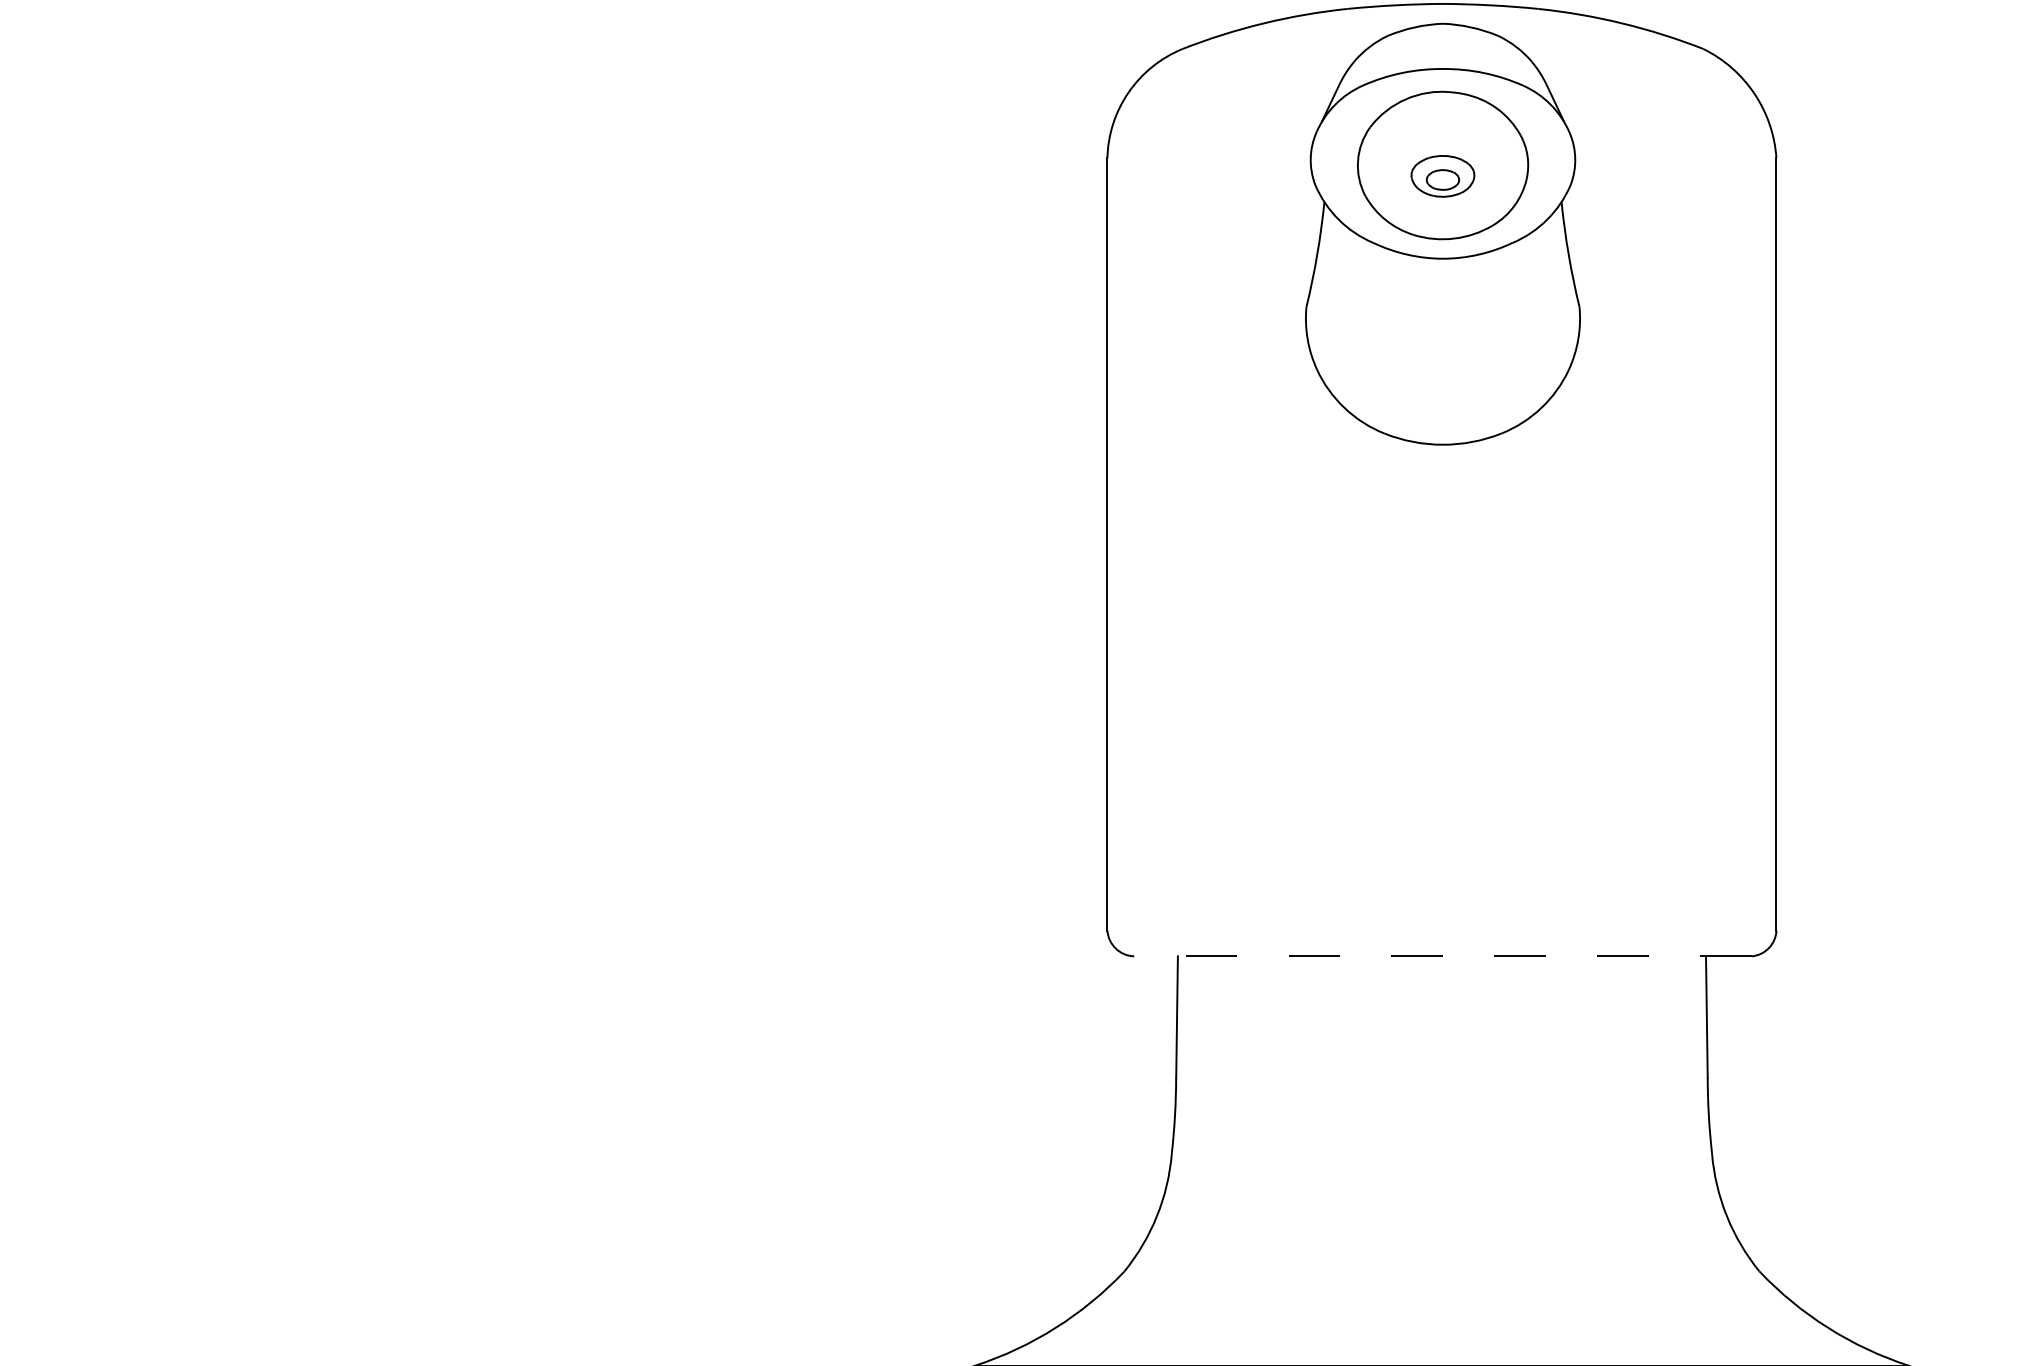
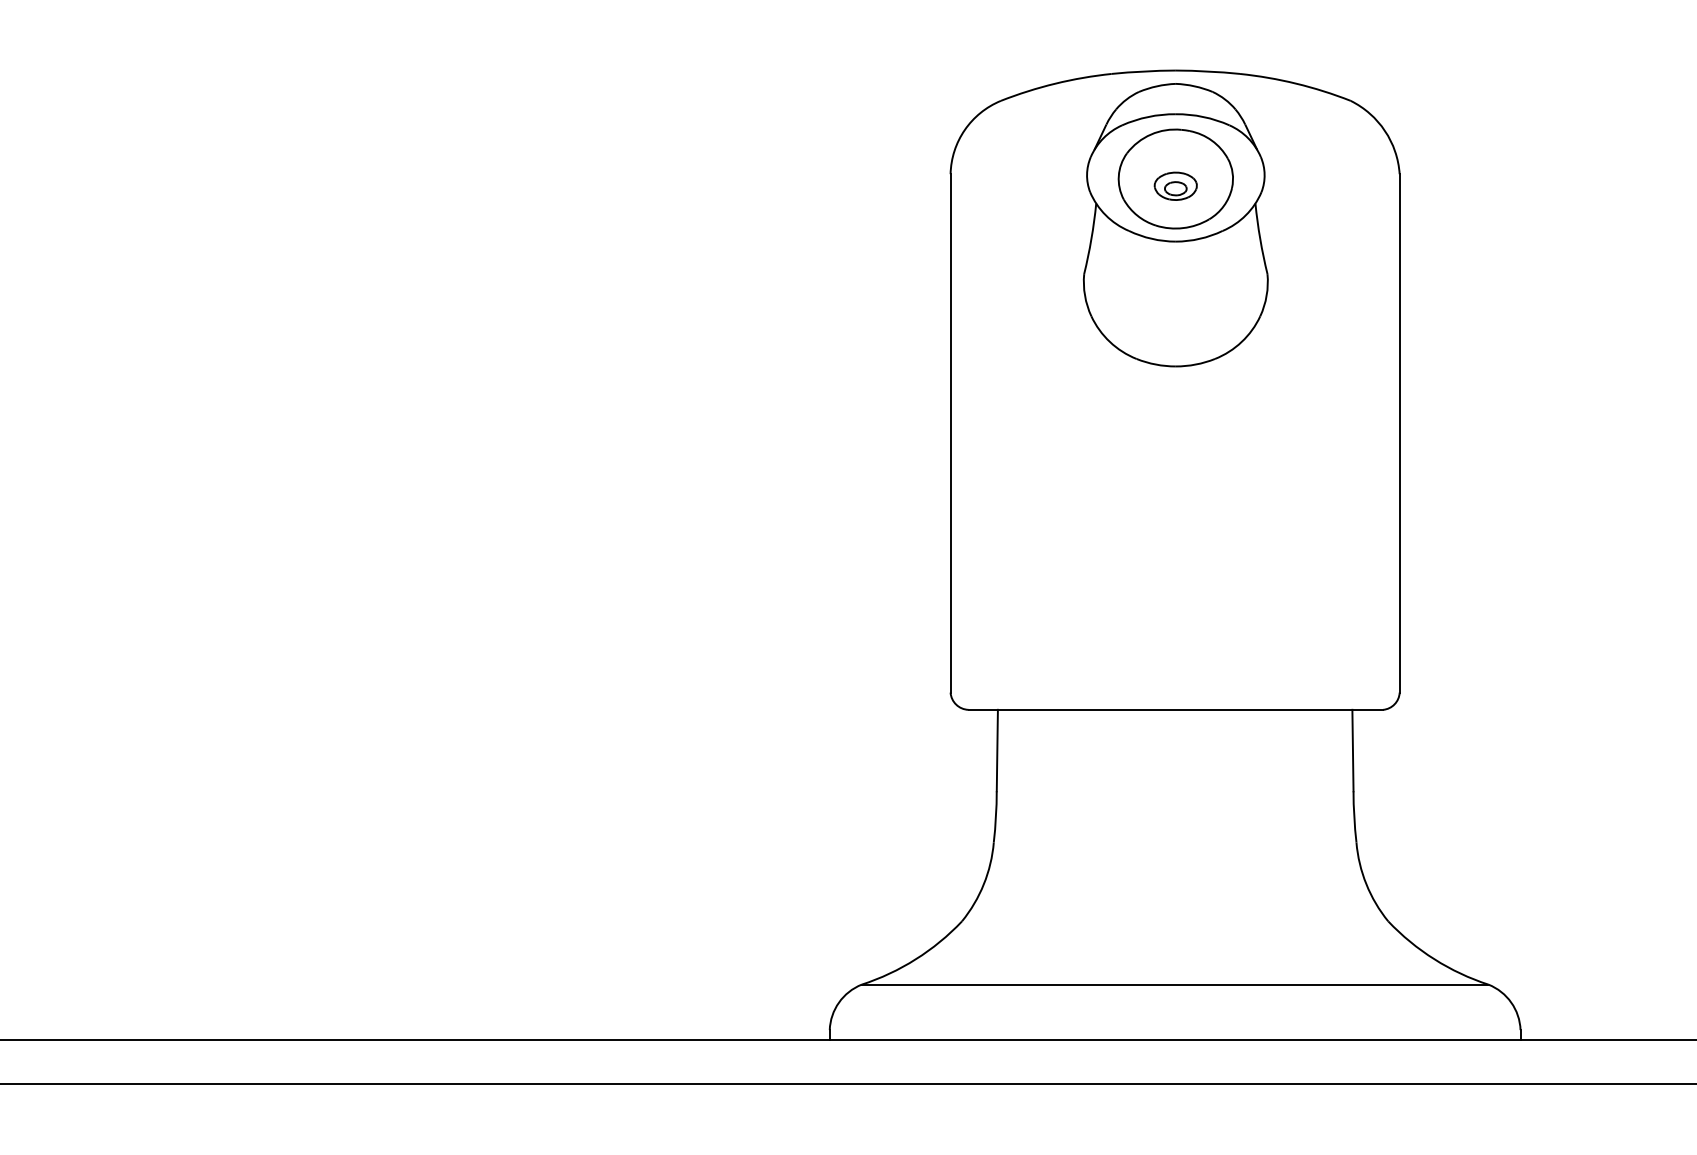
line: (1442, 955) -> (1175, 709), dashed -> solid

